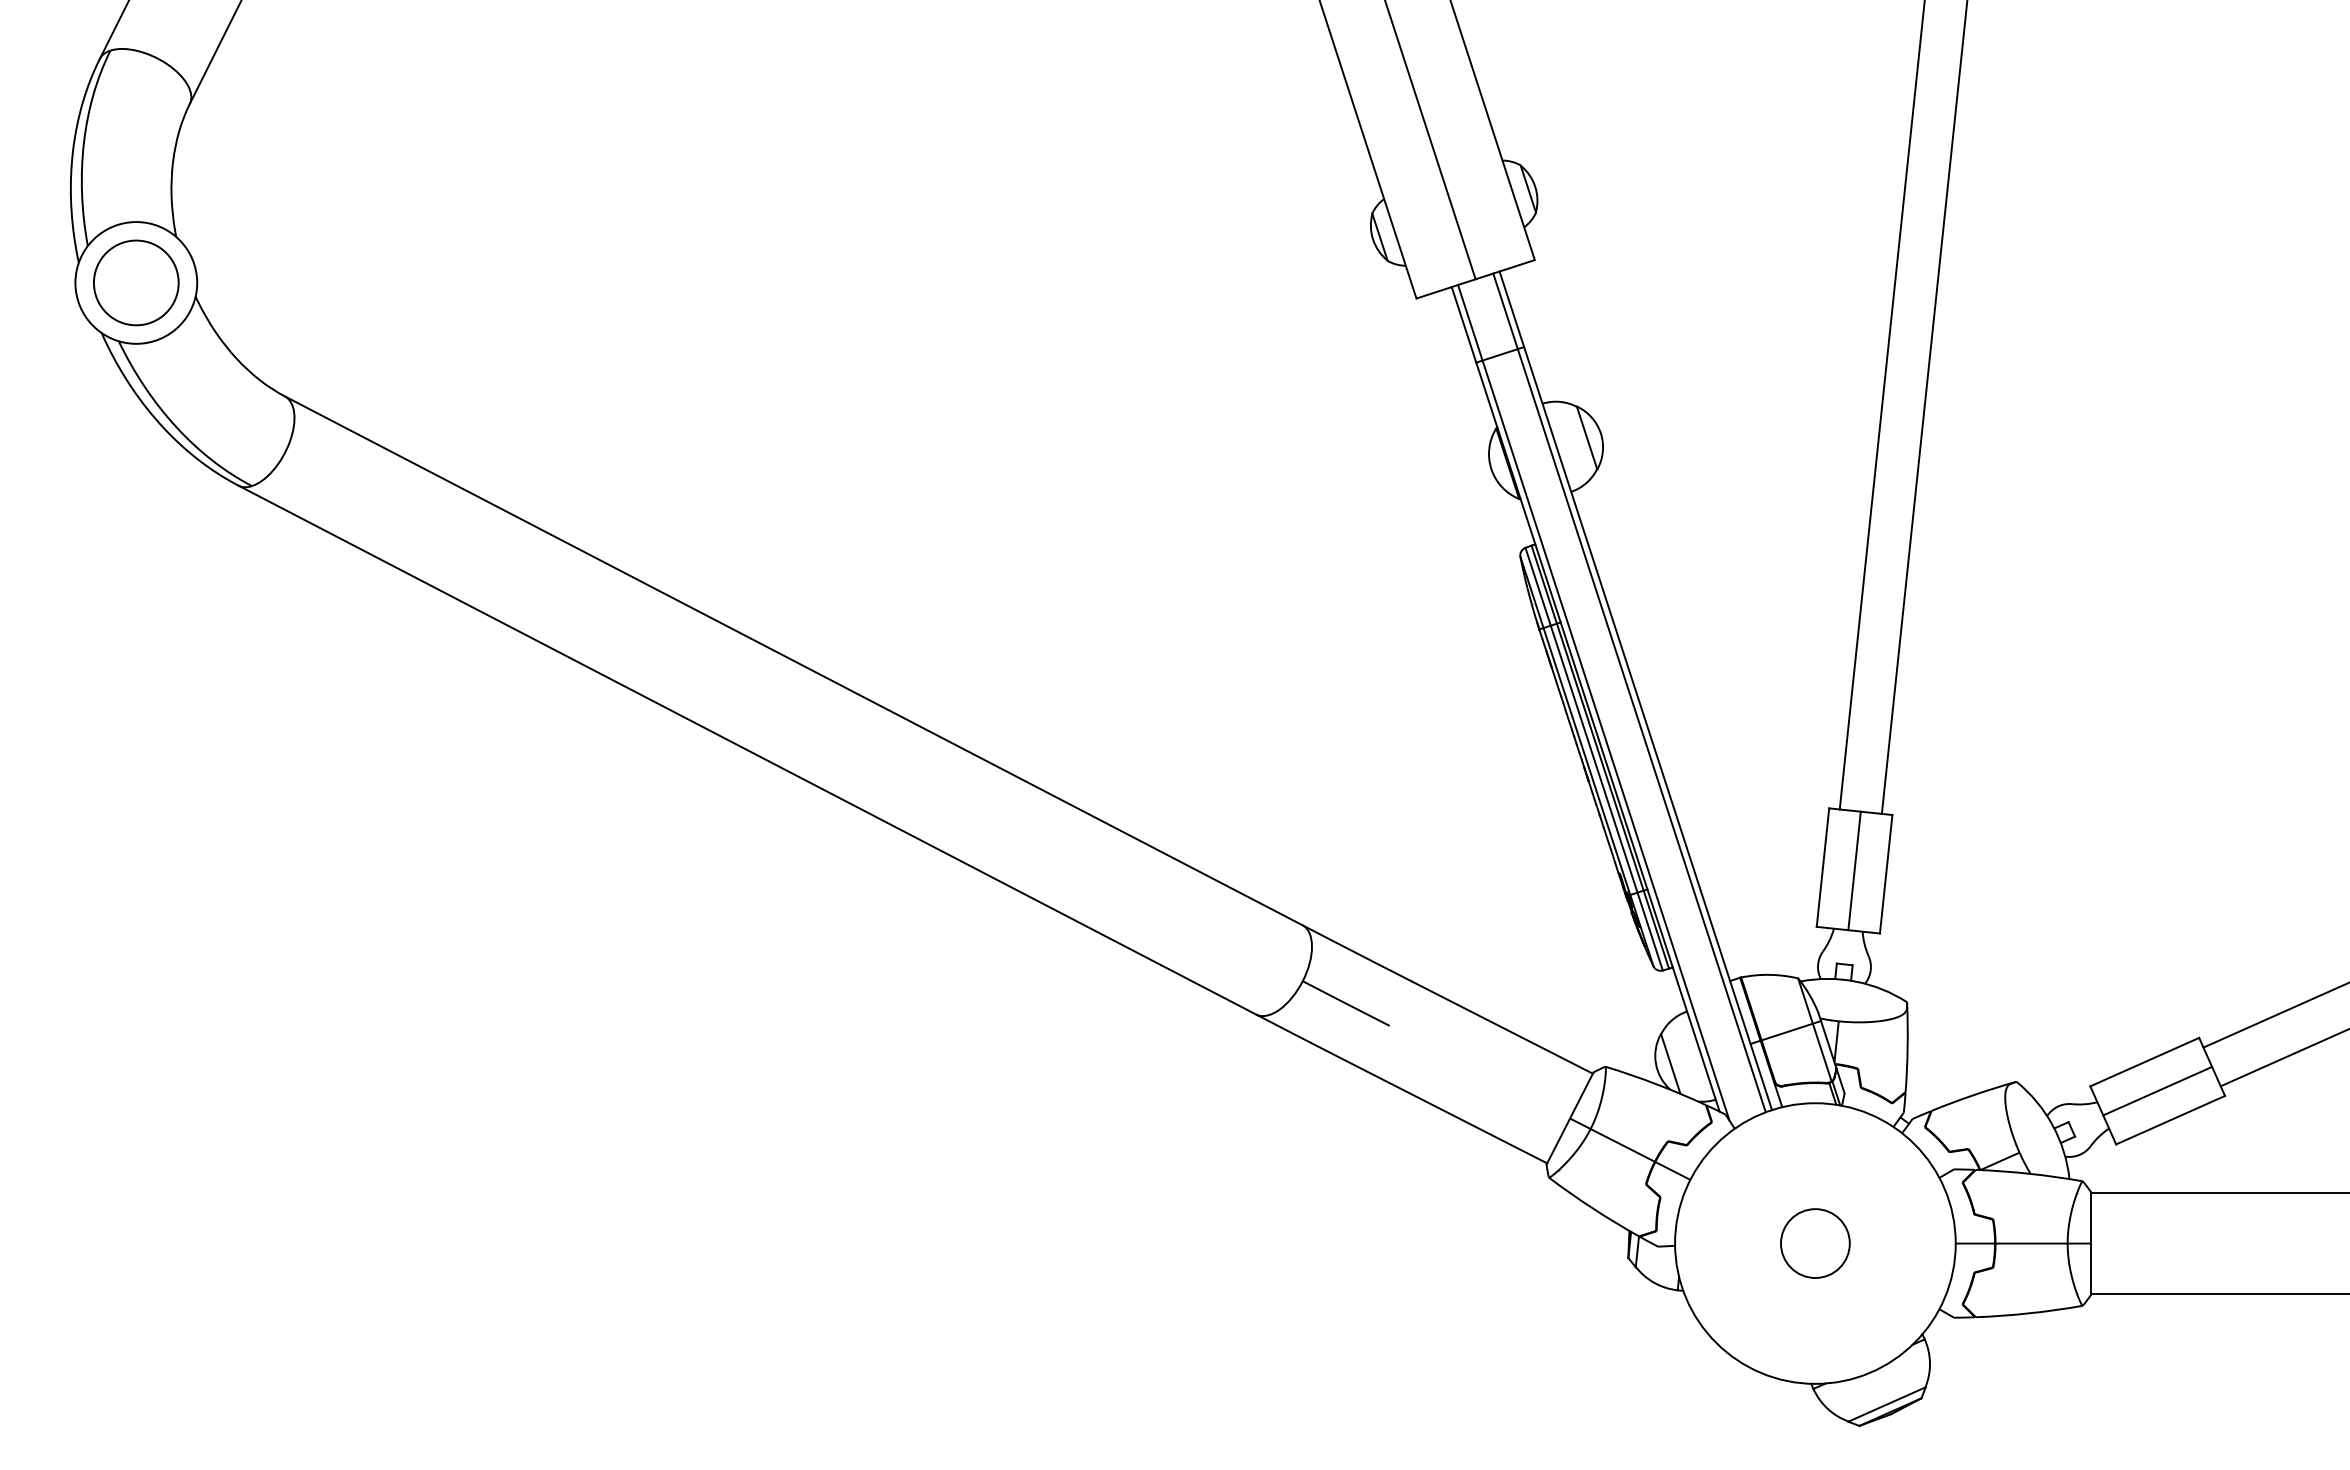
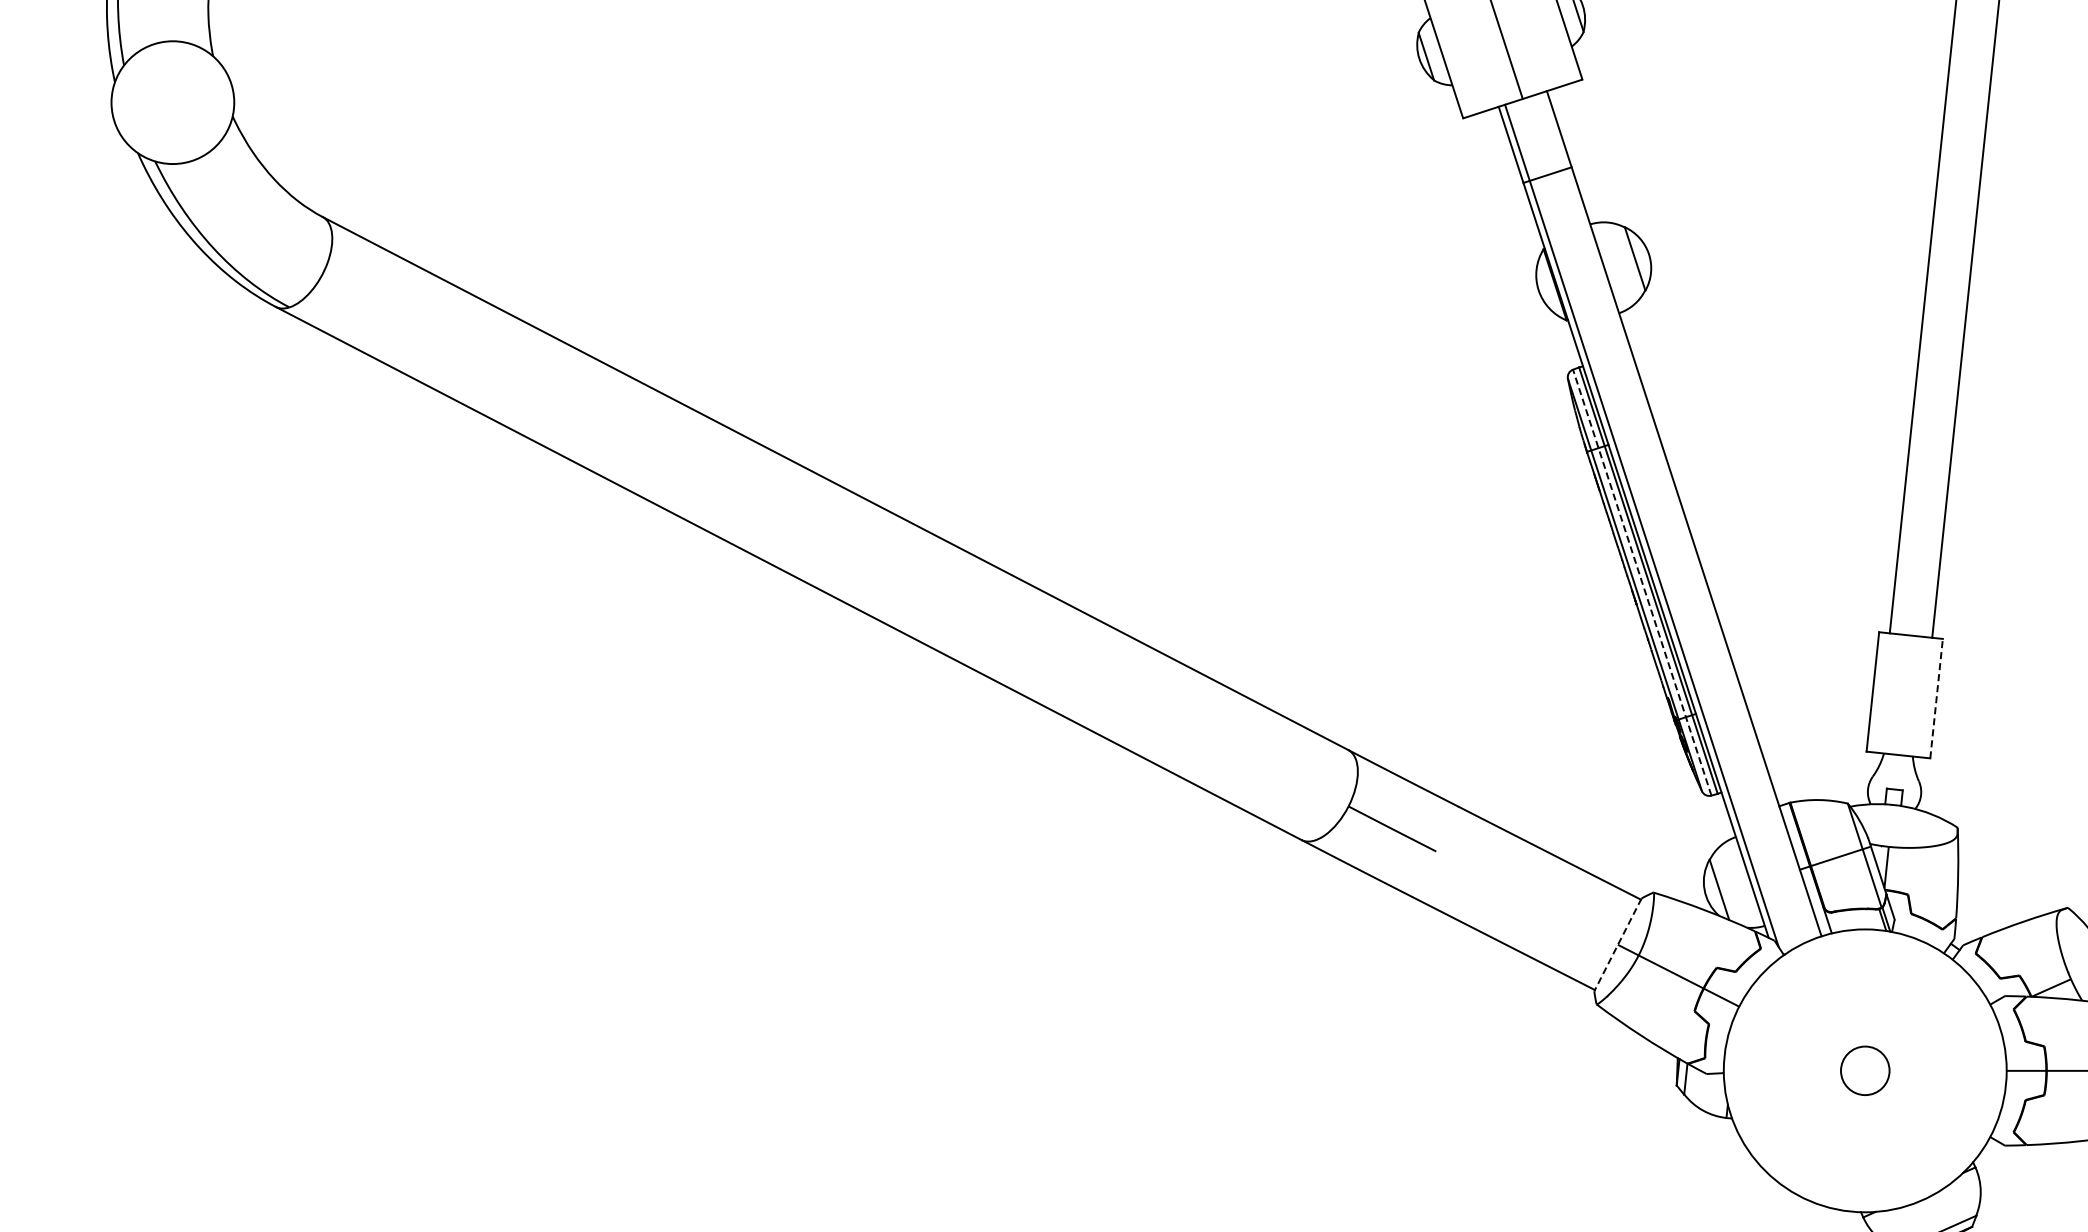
circle: (136, 282) -> (173, 102), removed
line: (1629, 692) -> (1677, 515), removed
line: (1594, 758) -> (1642, 581), solid -> dashed
line: (1854, 870) -> (1904, 694), removed
line: (1886, 874) -> (1936, 698), solid -> dashed
line: (1570, 1118) -> (1618, 944), solid -> dashed
circle: (1815, 1243) -> (1865, 1070), size x0.7

